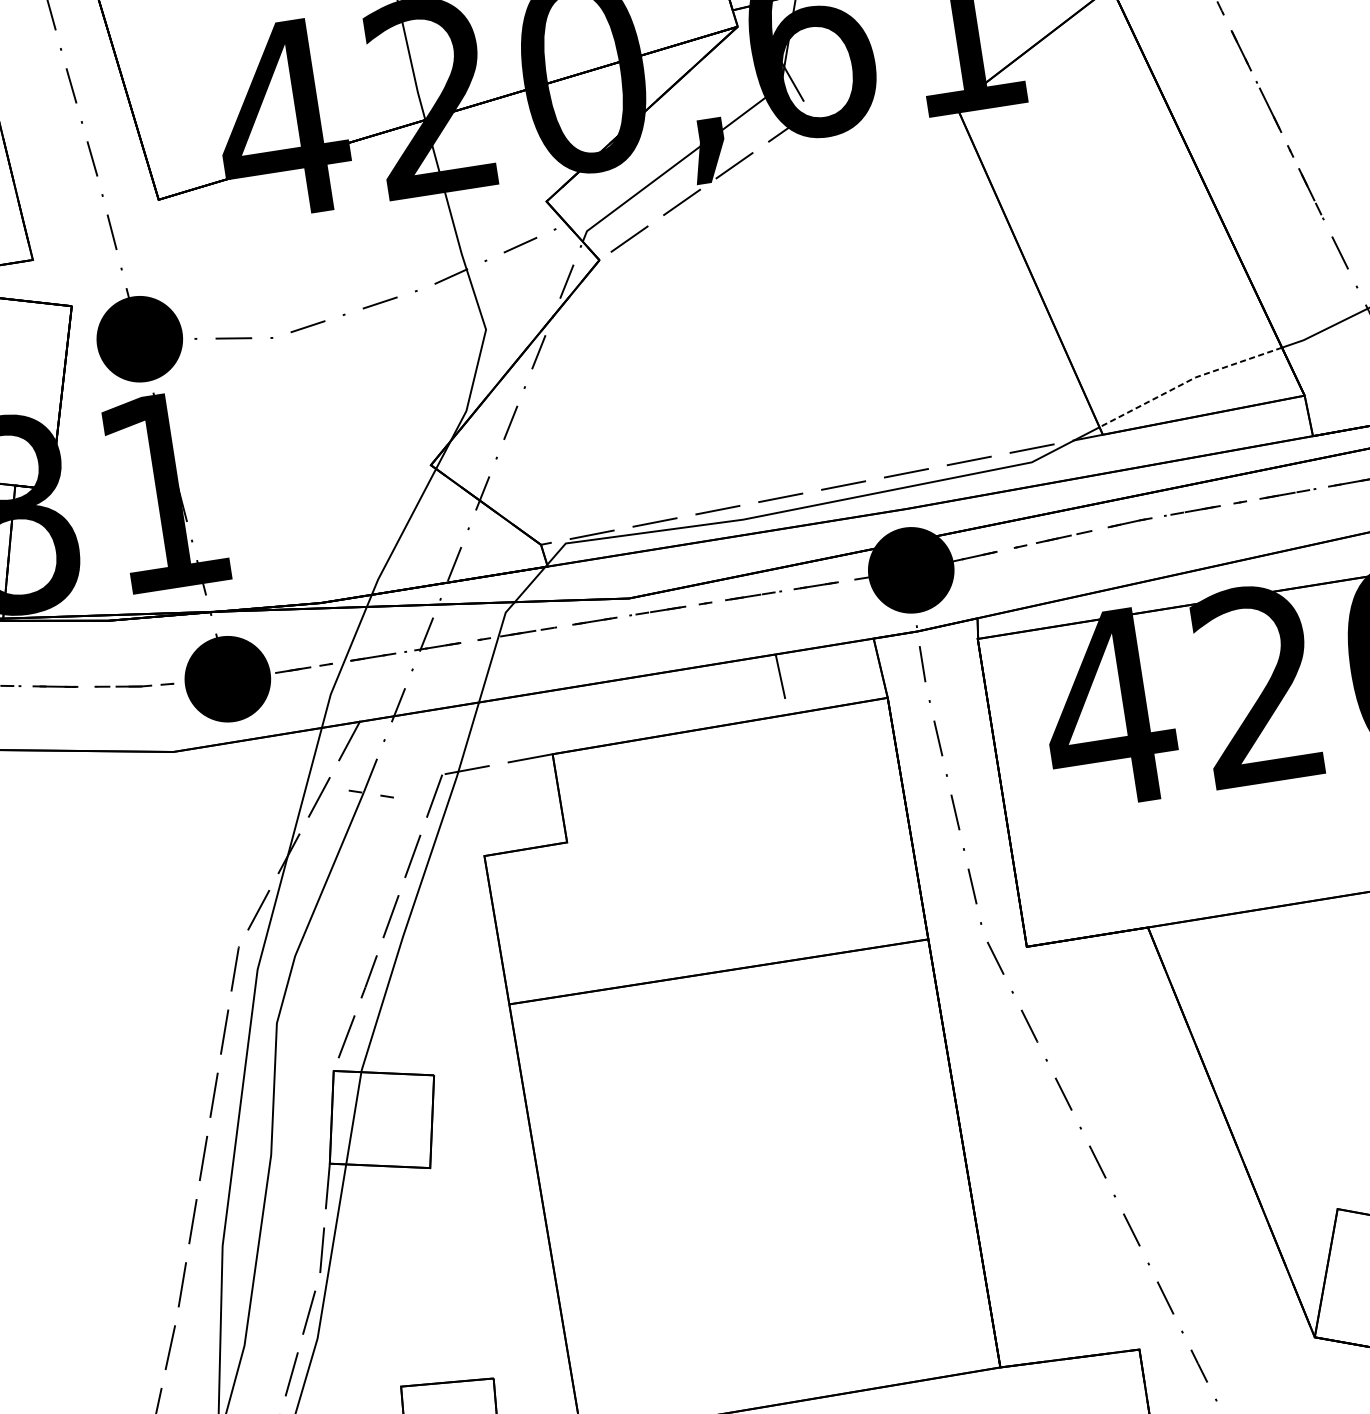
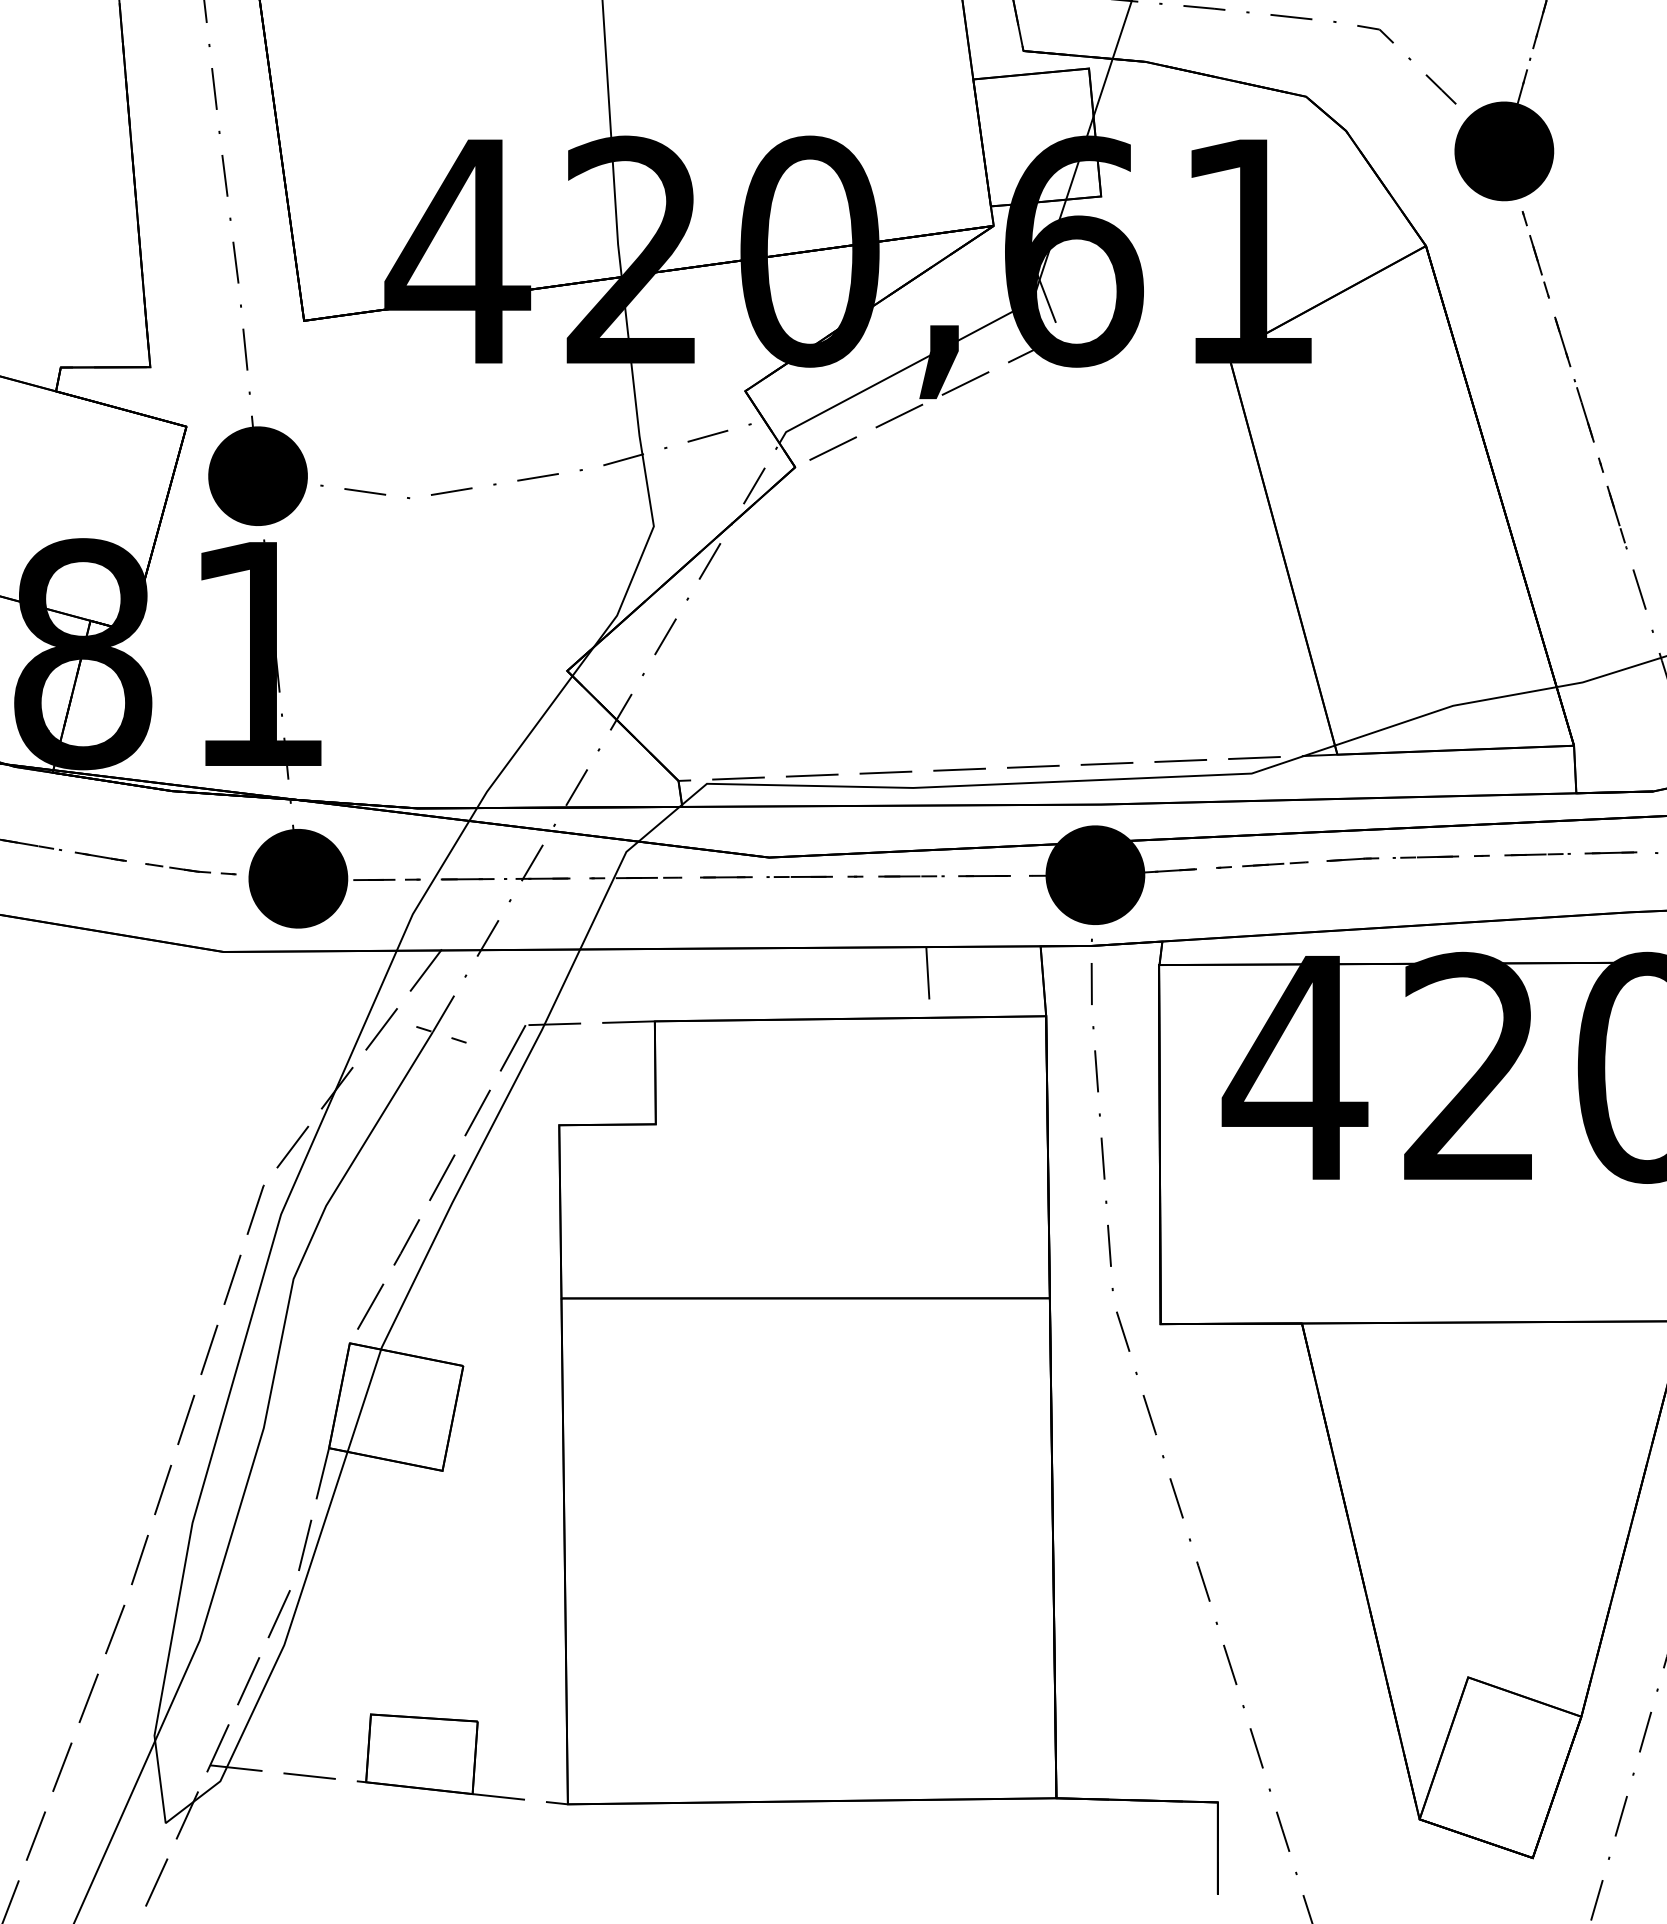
line: (1188, 380) -> (1444, 708), dashed -> solid

